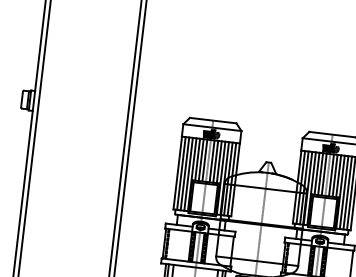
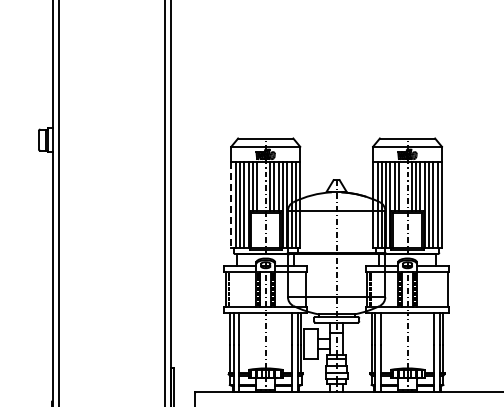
line: (204, 160) -> (261, 186), removed
line: (177, 173) -> (231, 205), solid -> dashed
line: (324, 174) -> (403, 186), removed

